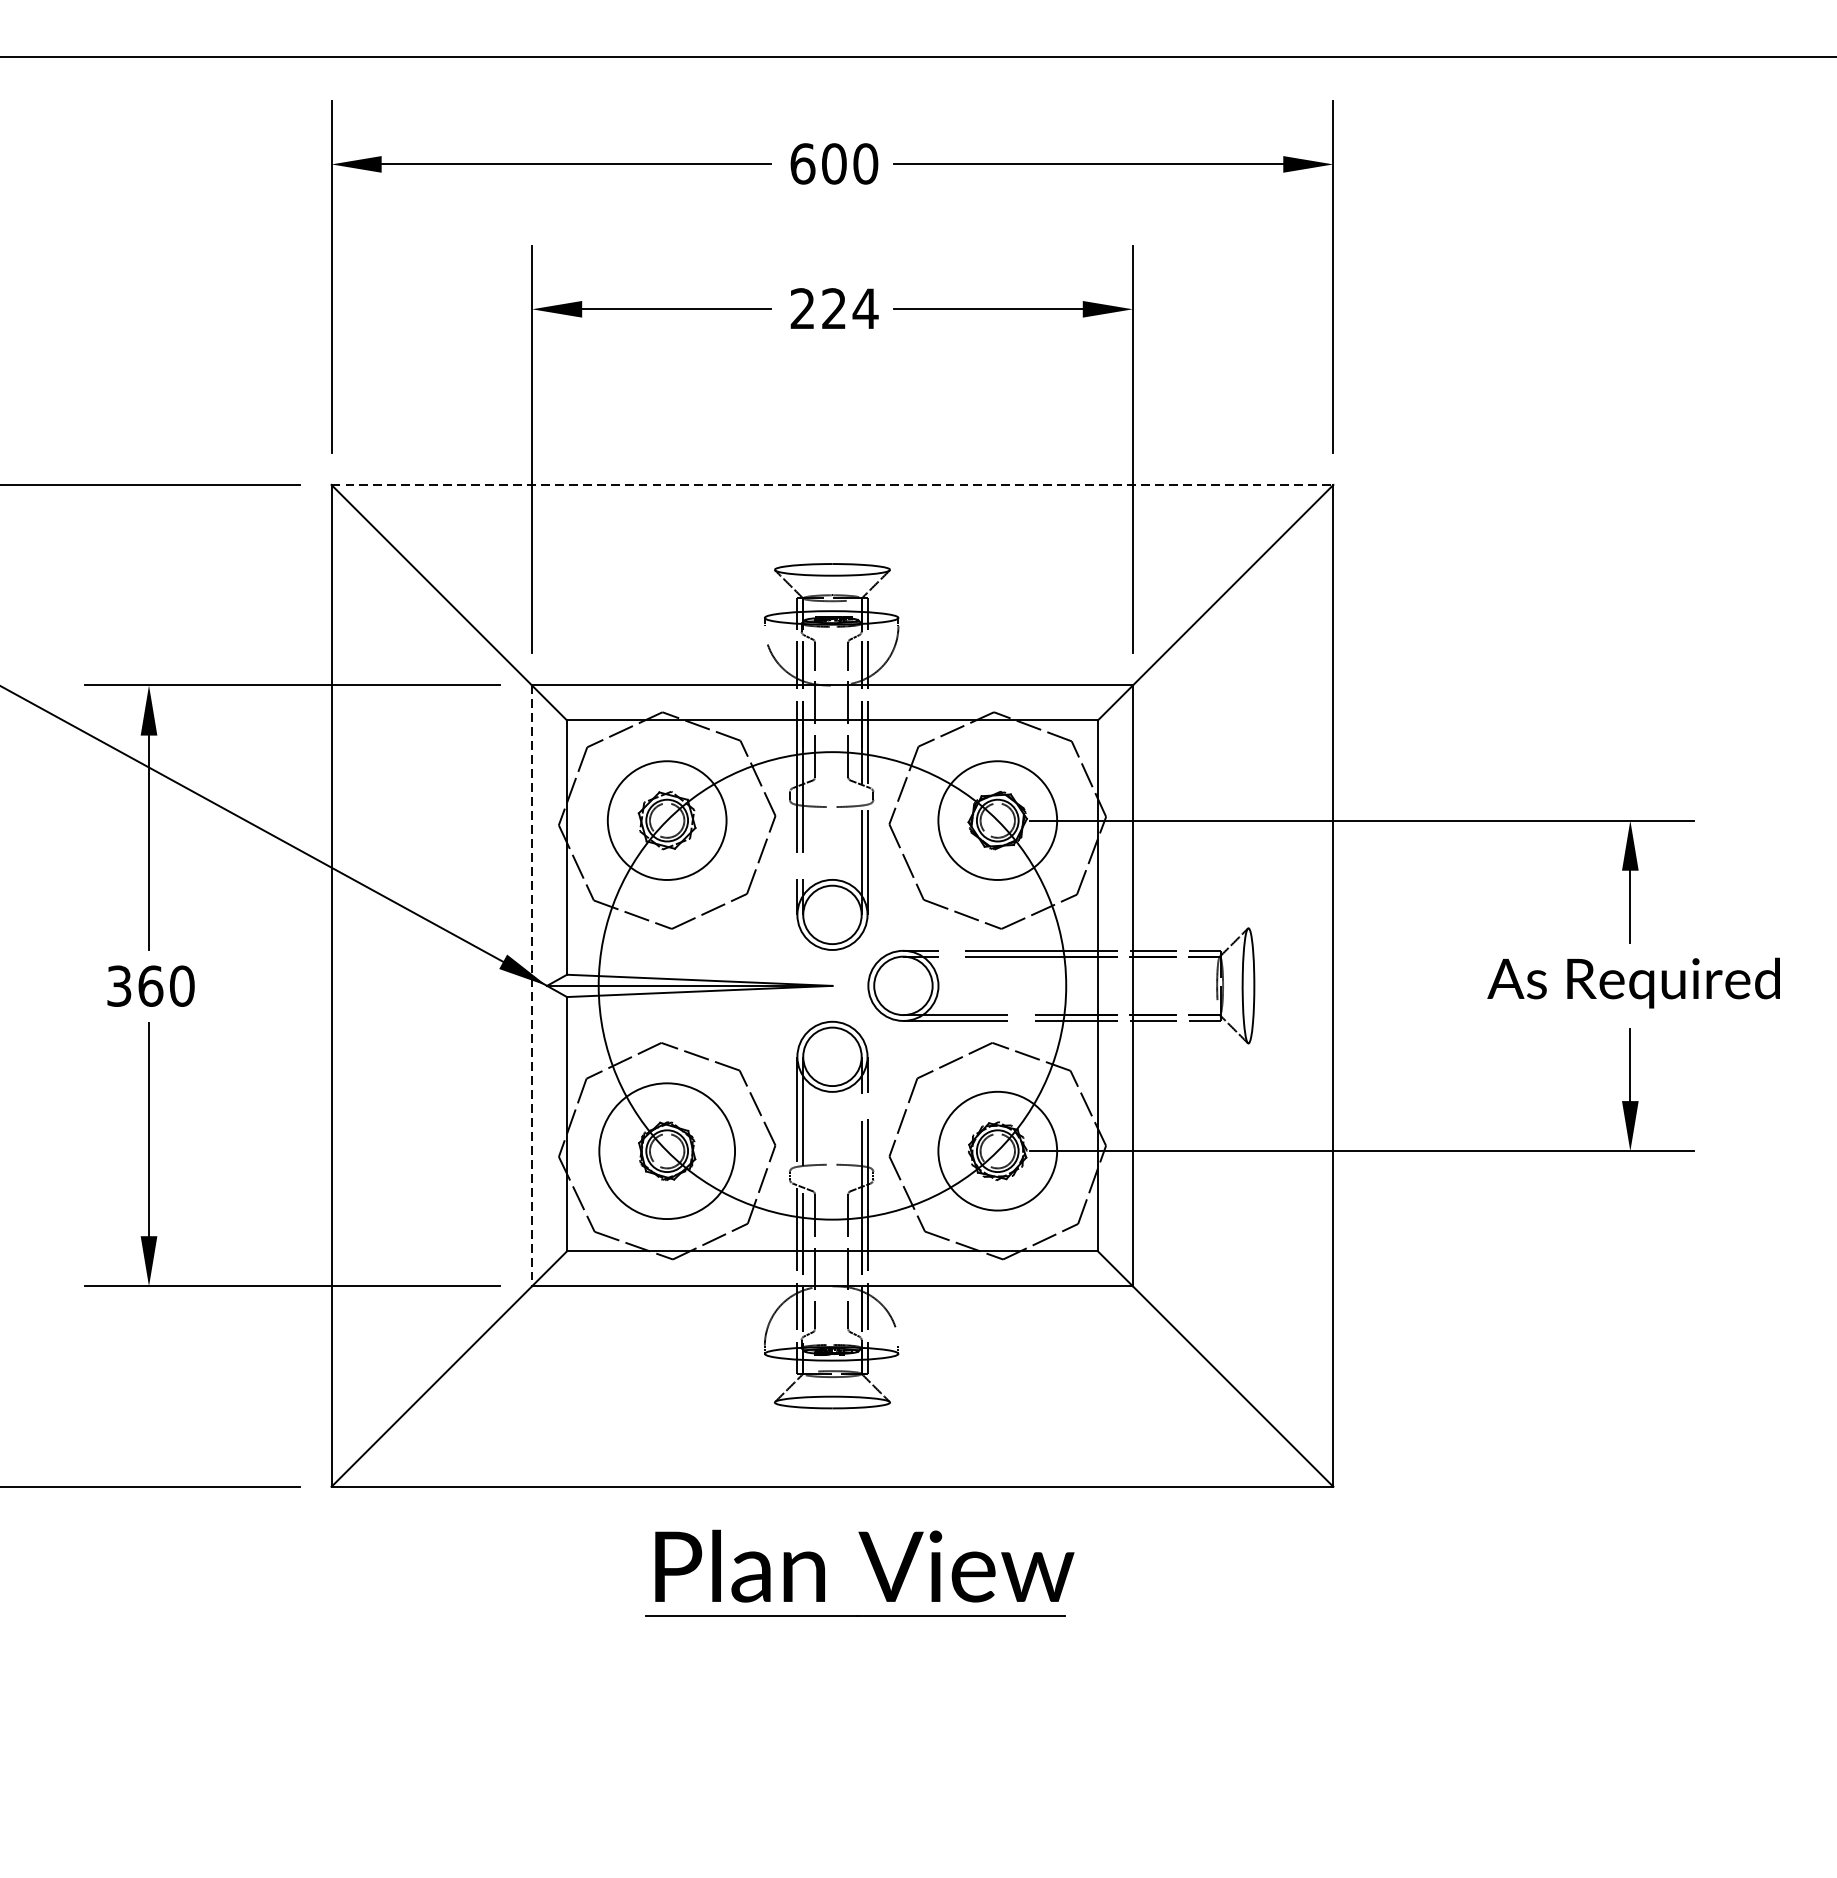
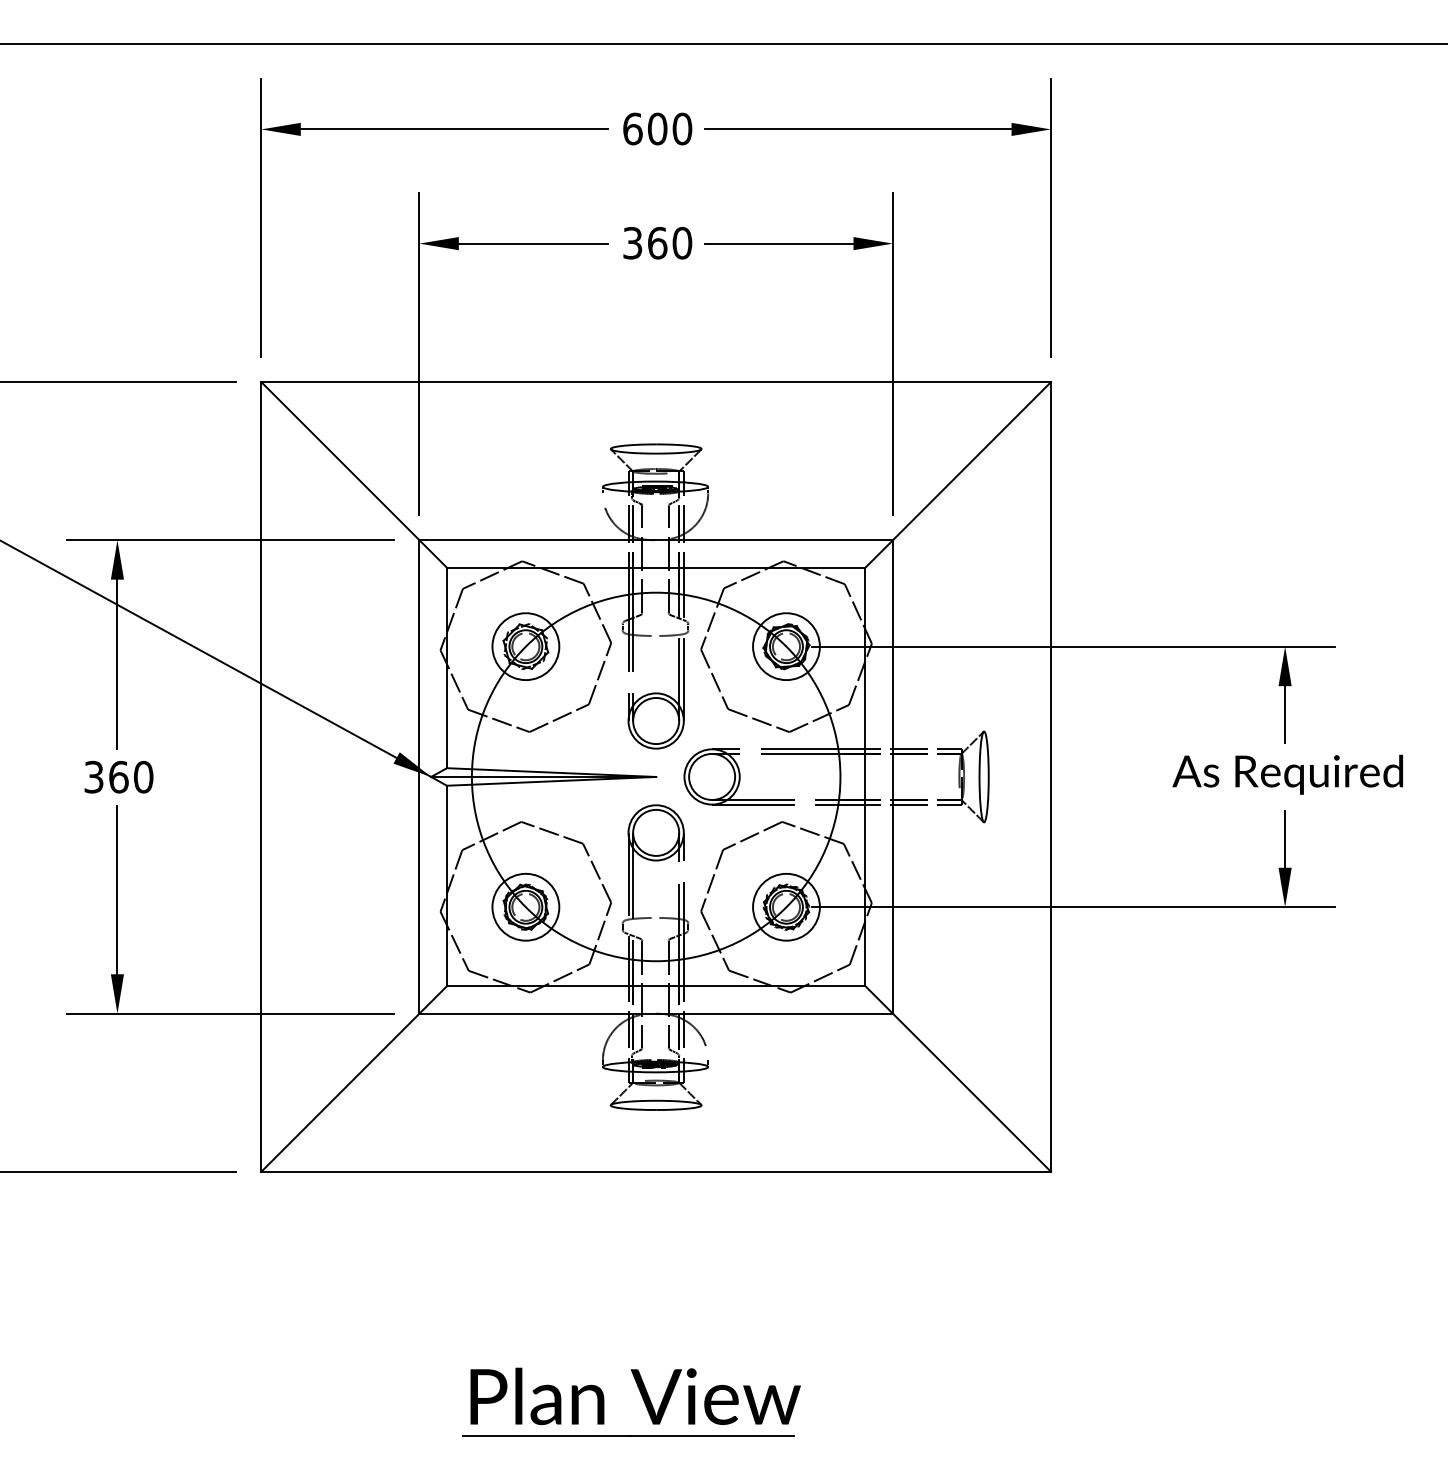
text: (834, 307) -> (657, 242), 224 -> 360
line: (832, 485) -> (656, 382), dashed -> solid
circle: (666, 820) -> (525, 646), size x0.71
circle: (997, 820) -> (786, 646), size x0.71
line: (532, 985) -> (419, 776), dashed -> solid
circle: (666, 1150) -> (525, 906), size x0.62
circle: (997, 1150) -> (786, 906), size x0.71
part: (872, 1566) -> (641, 1396), moved

